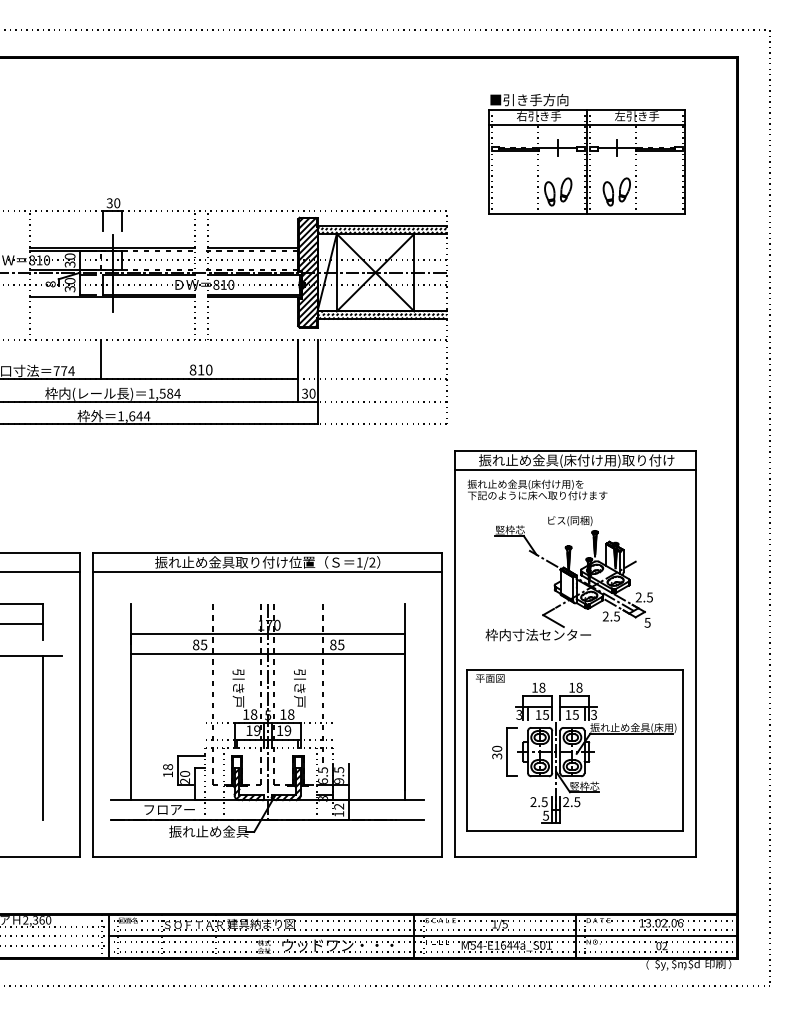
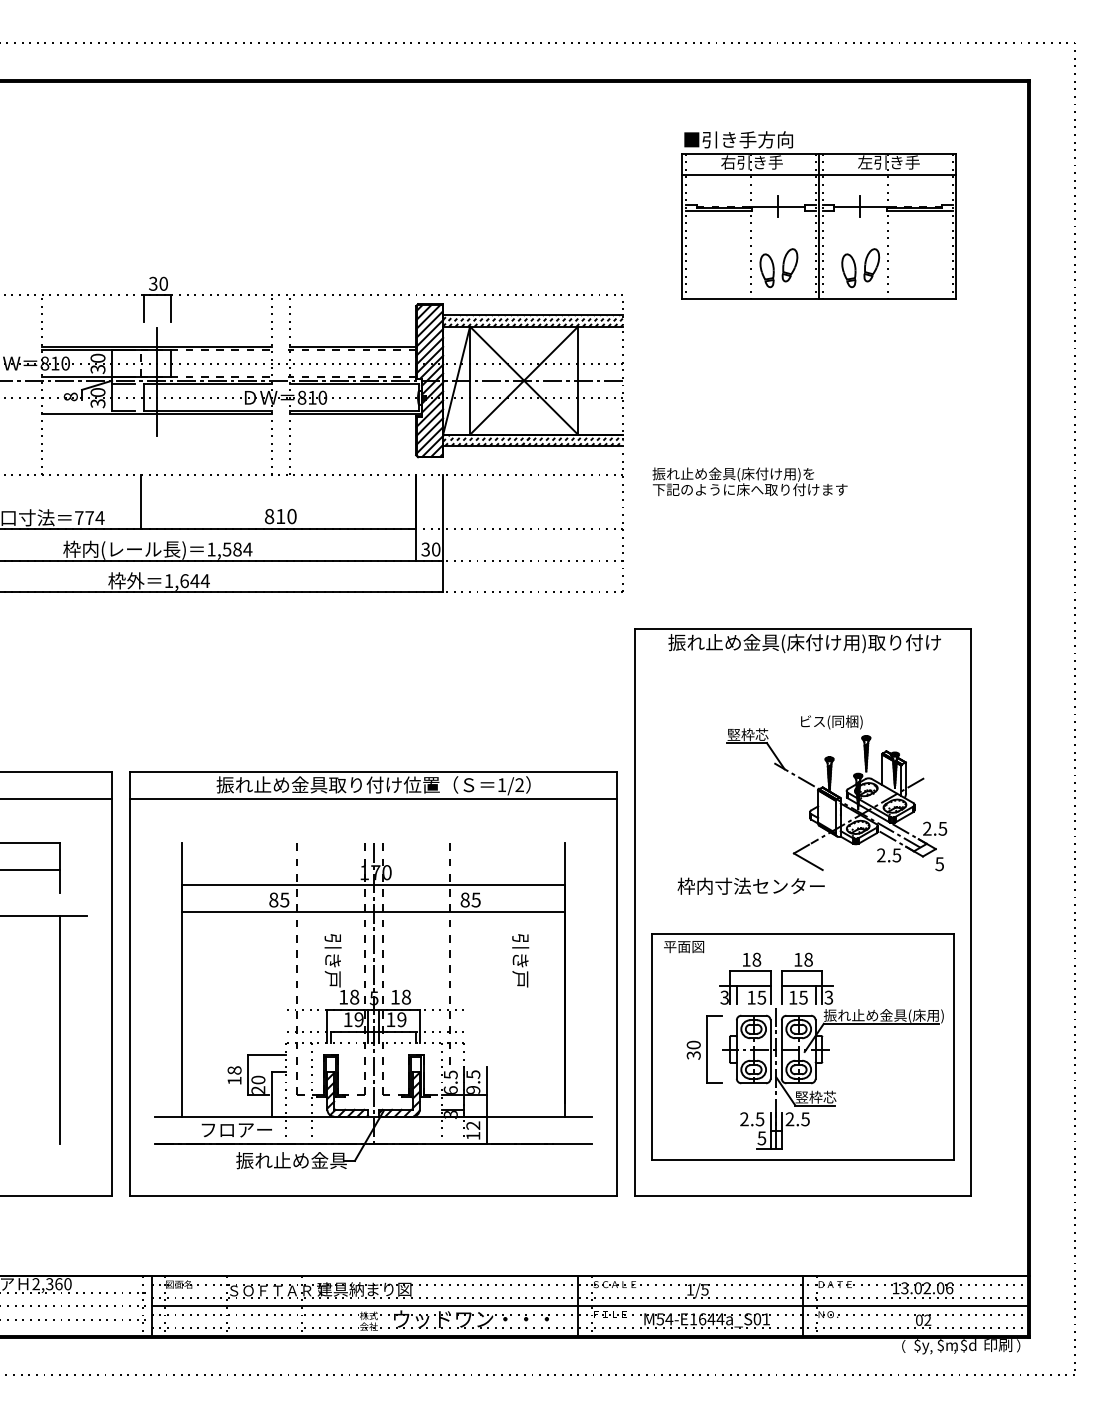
line: (575, 470) -> (802, 656), removed
text: (537, 489) -> (749, 481), moved
part: (573, 572) -> (836, 793), moved
text: (299, 688) -> (520, 960), moved

